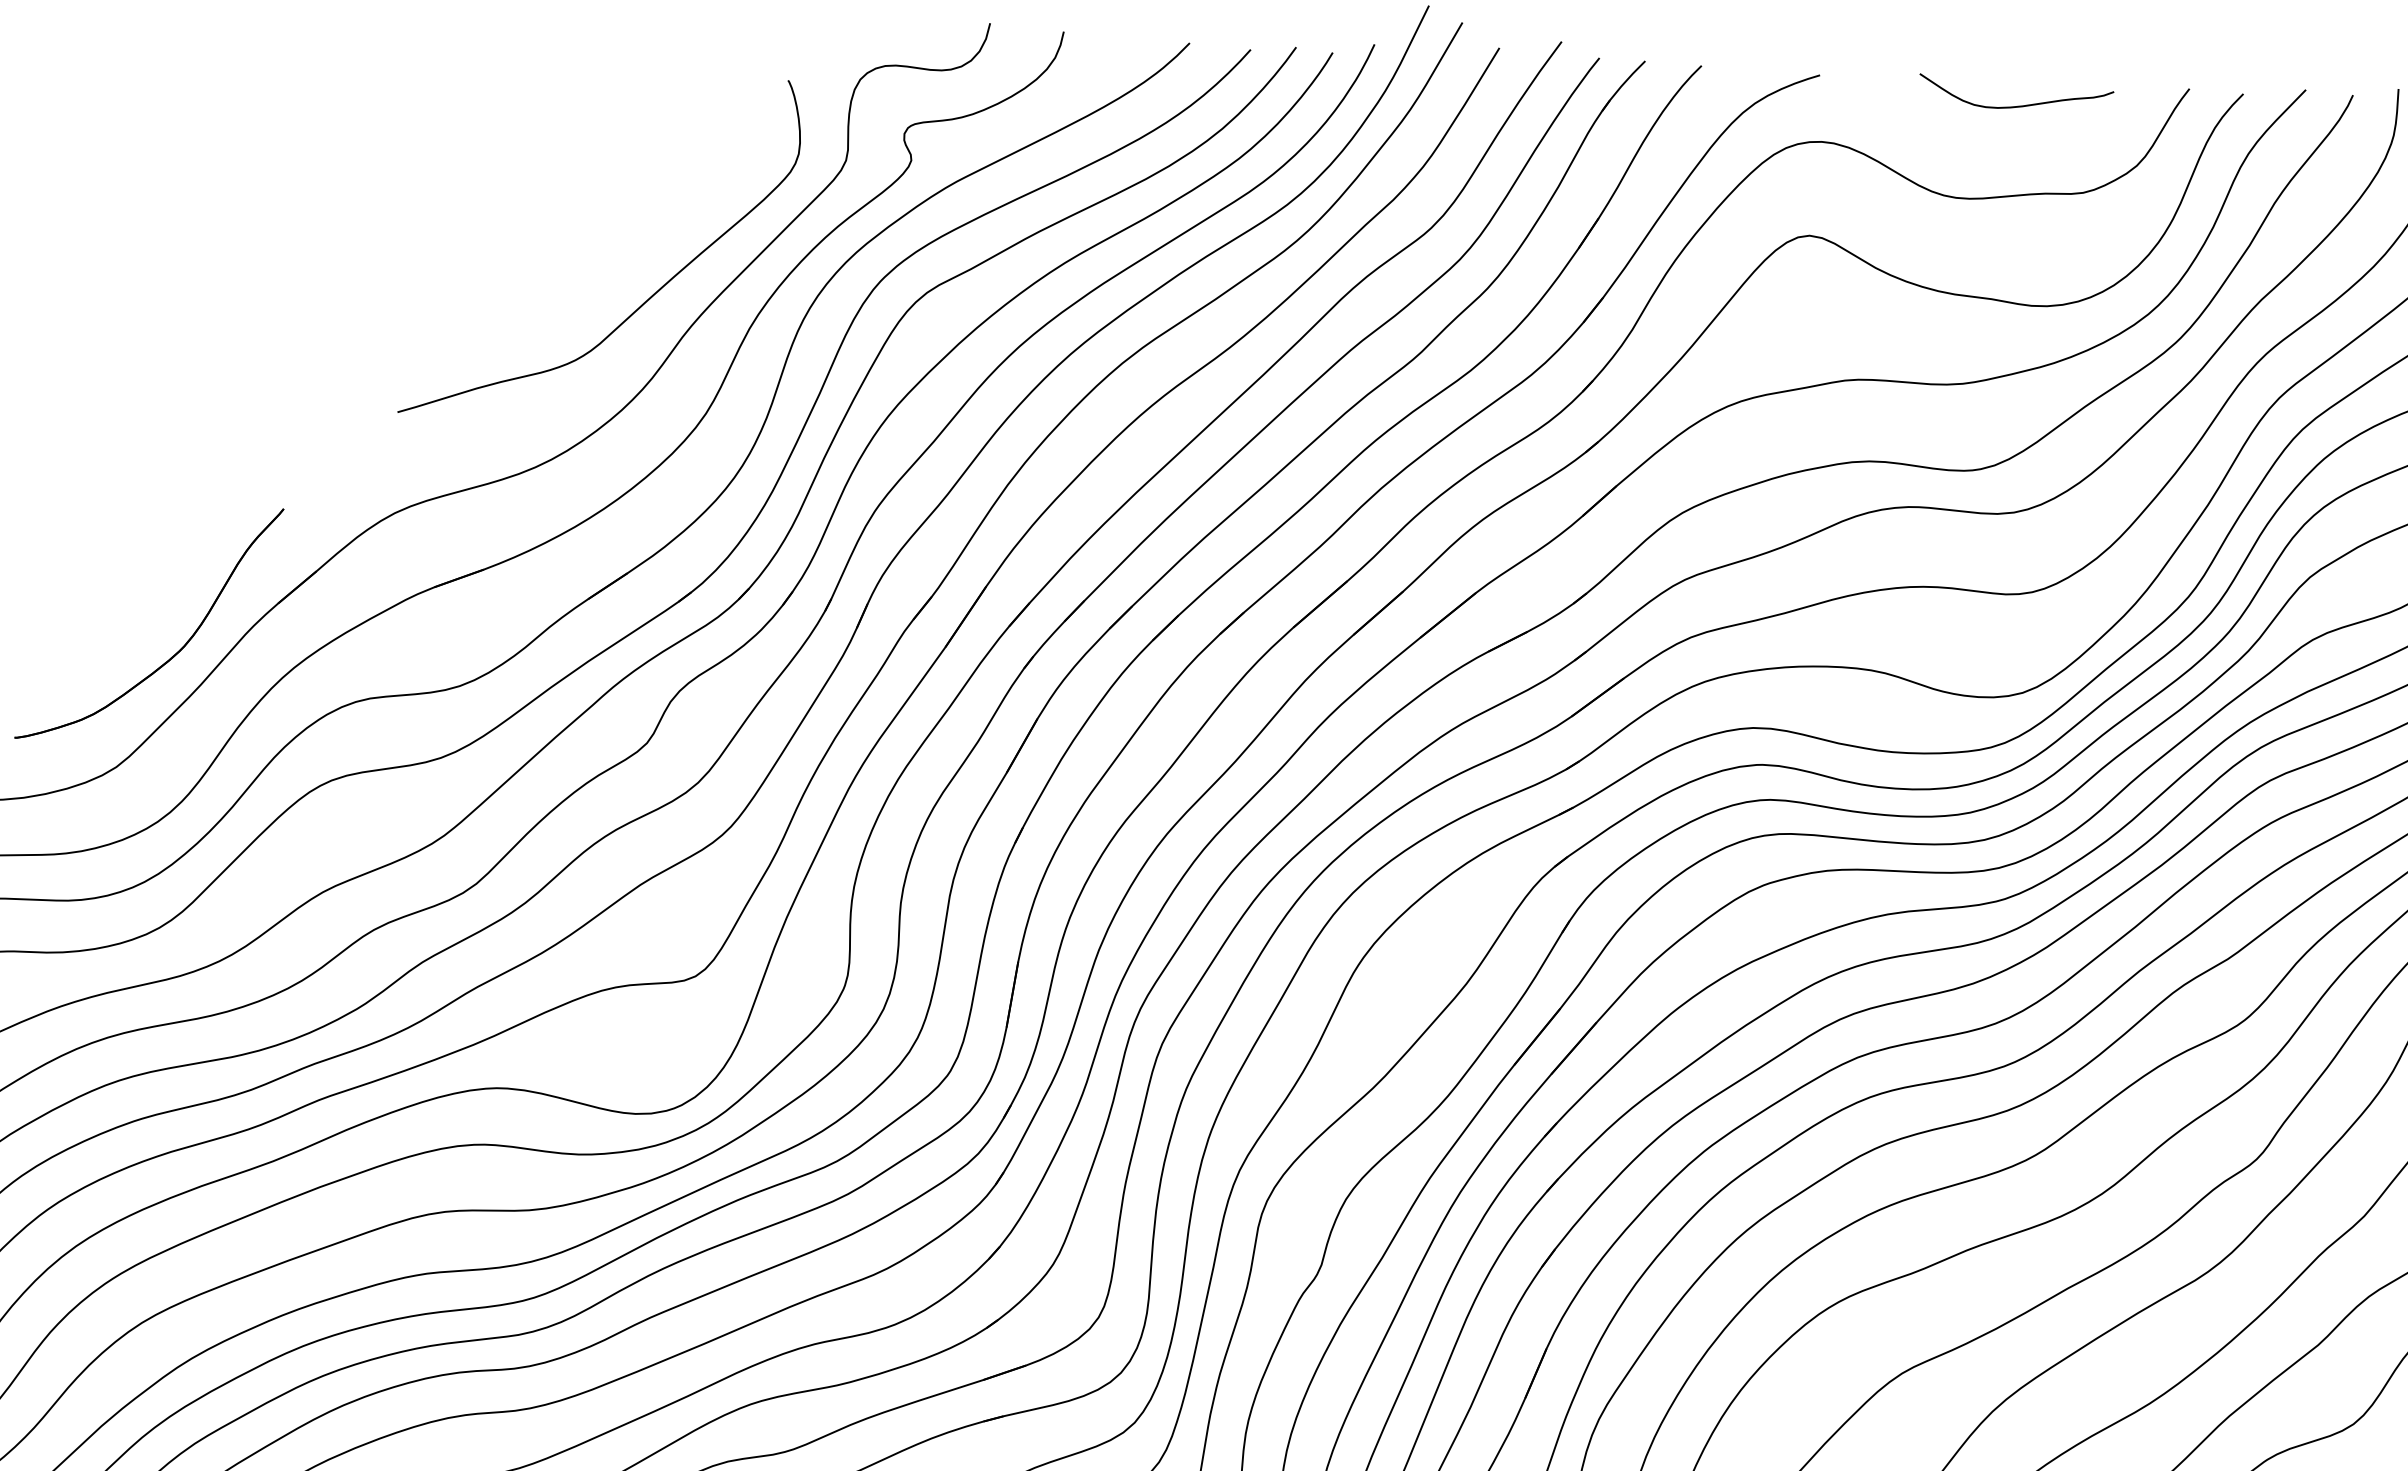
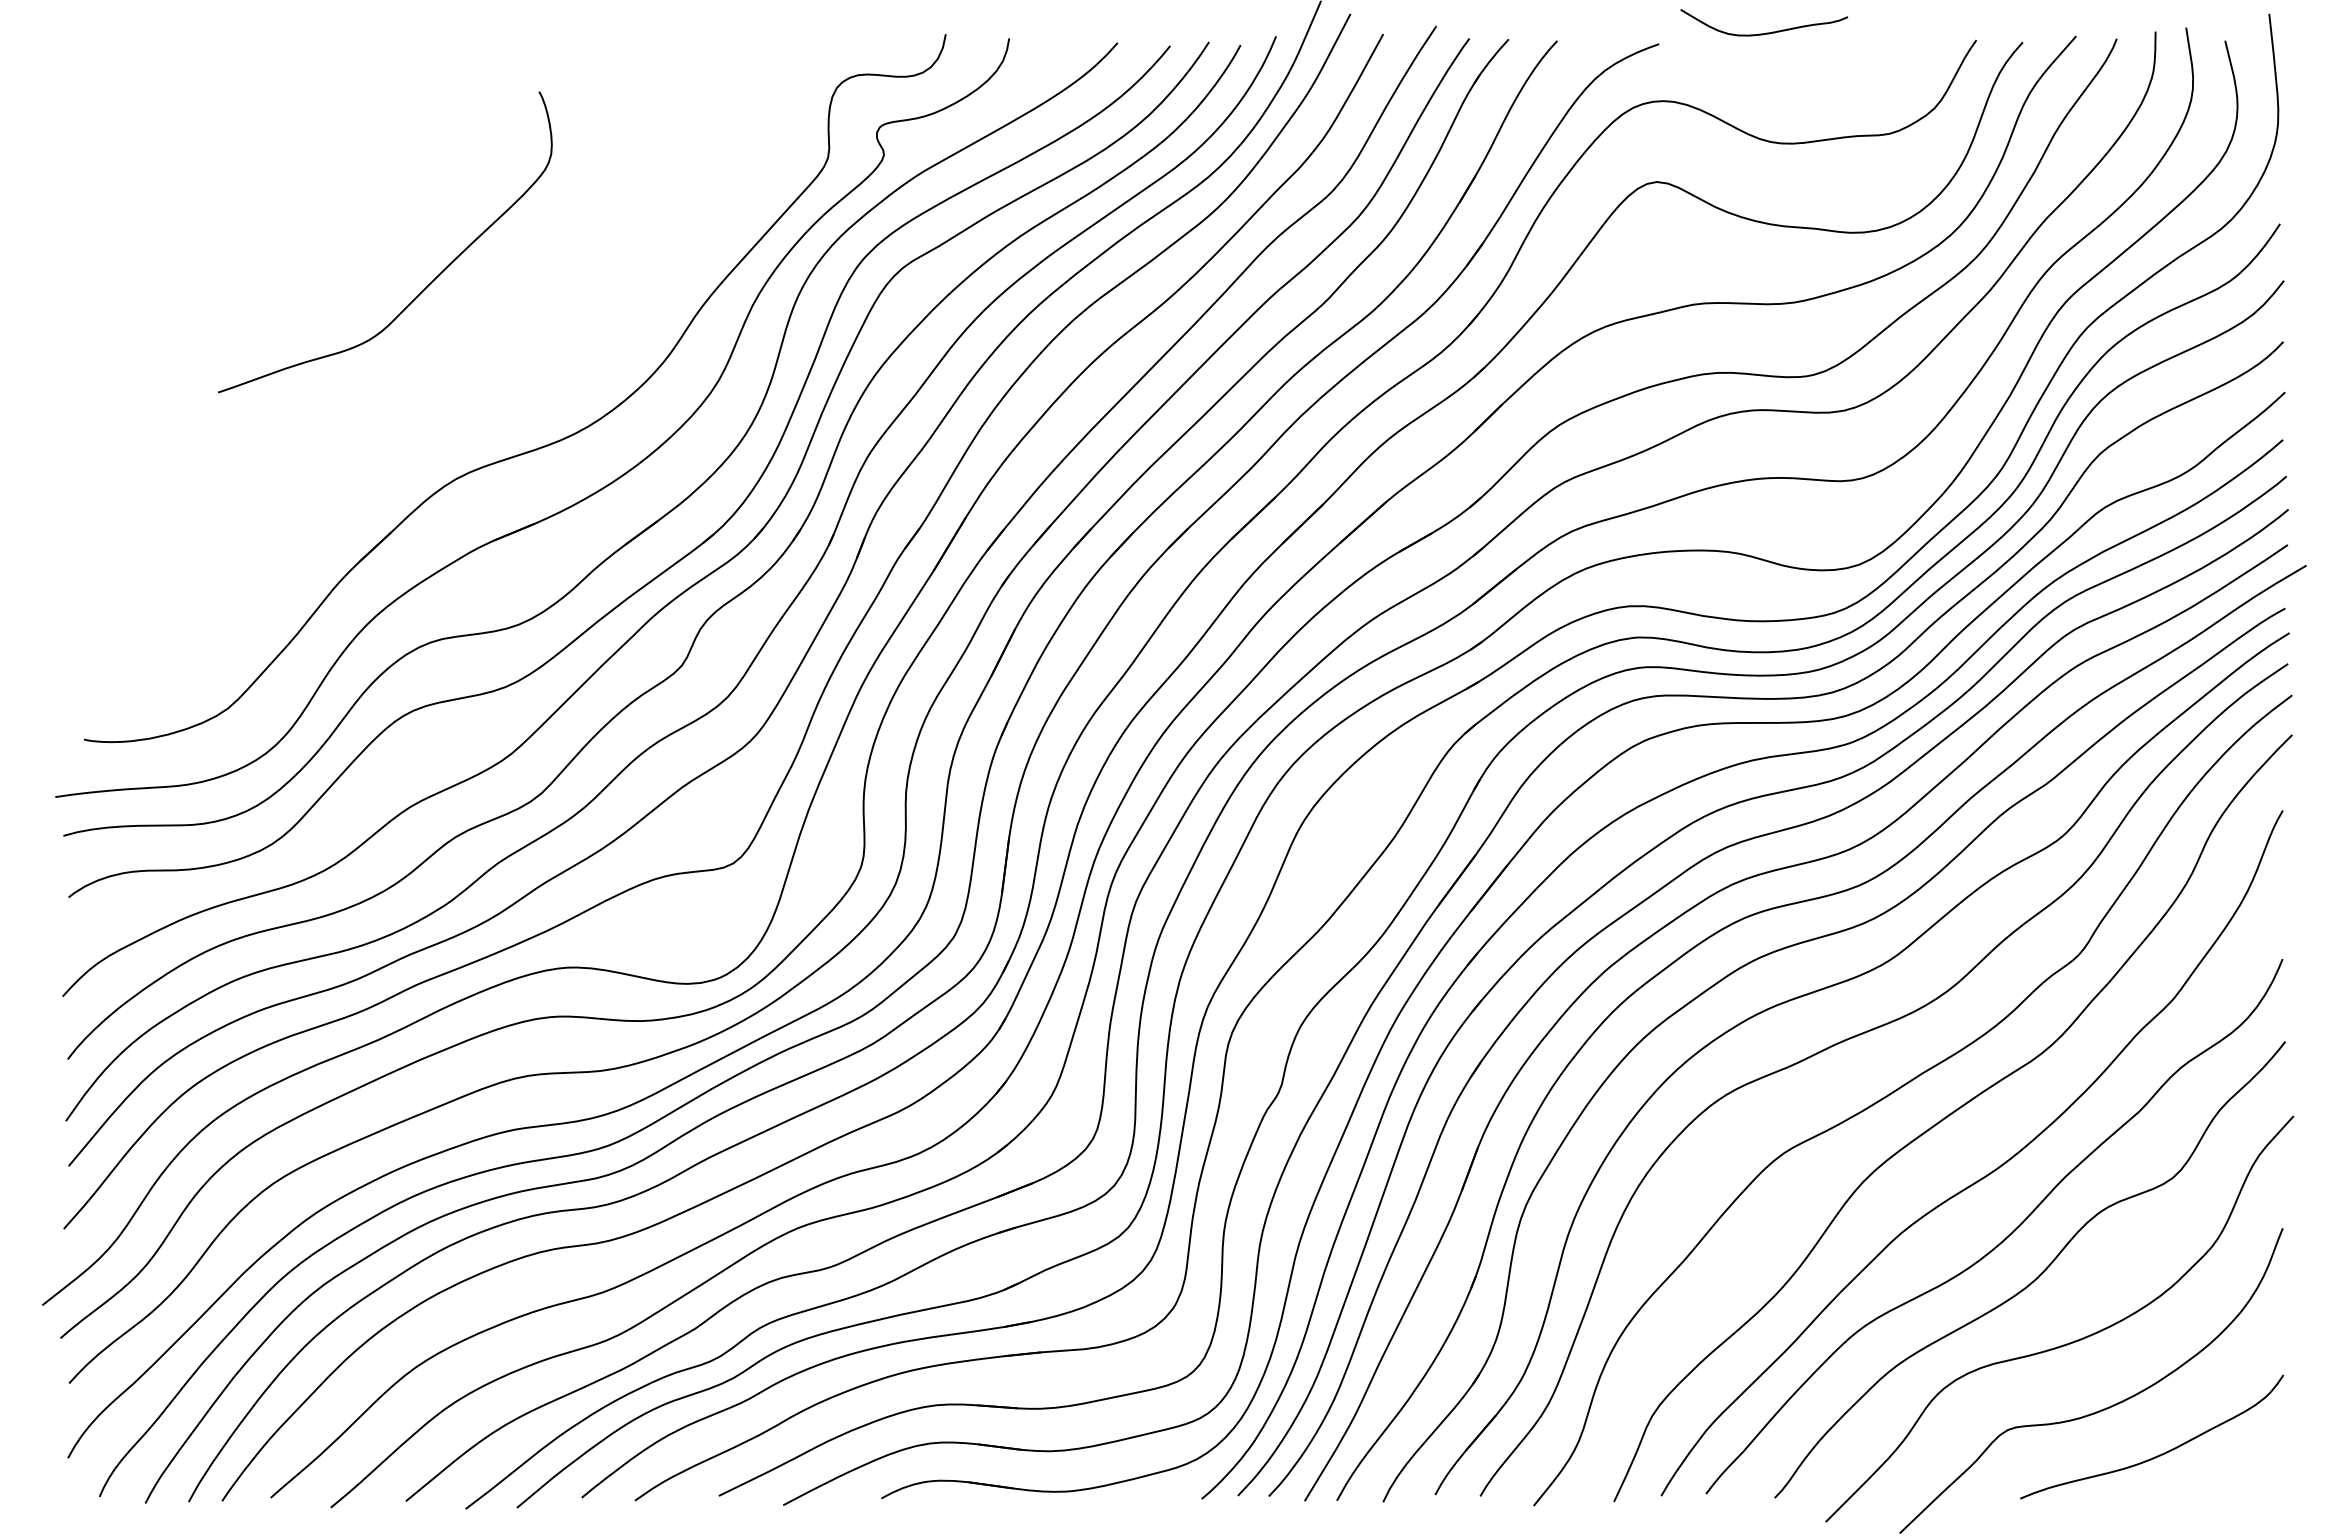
curve: (2018, 105) -> (1766, 32), moved
curve: (648, 298) -> (428, 284), moved
part: (176, 652) -> (274, 607), removed

